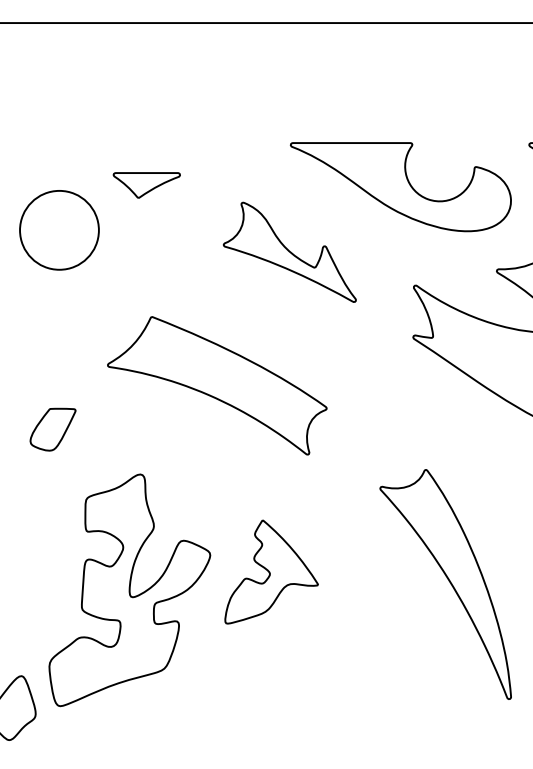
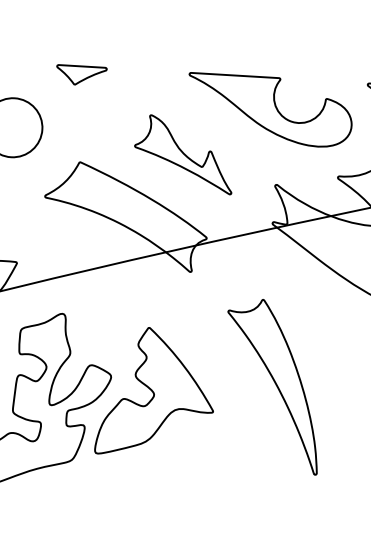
part: (146, 185) -> (81, 75), moved
part: (217, 385) -> (126, 216), moved
part: (271, 571) -> (156, 392), size x1.67
part: (445, 584) -> (272, 386), moved

